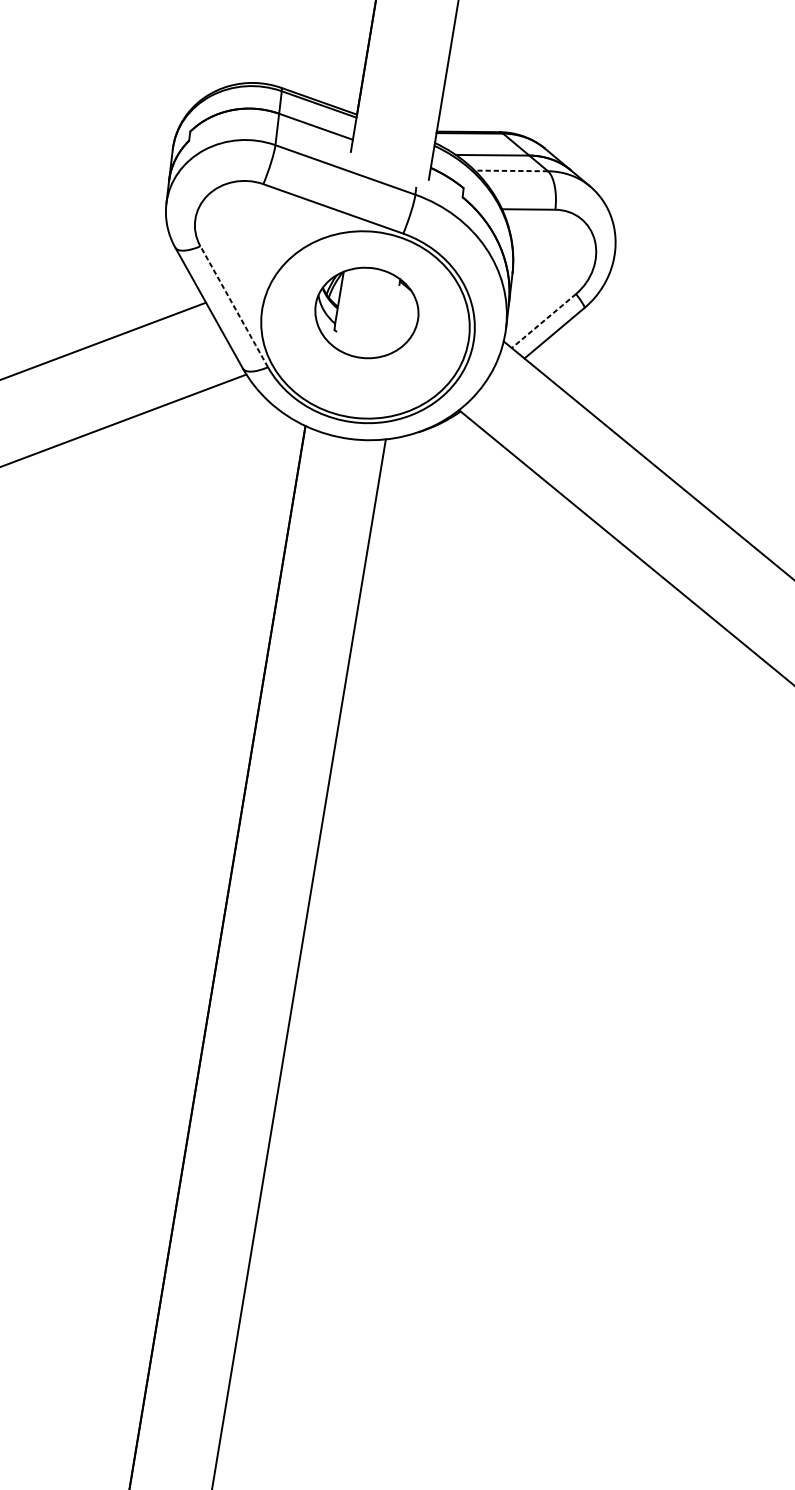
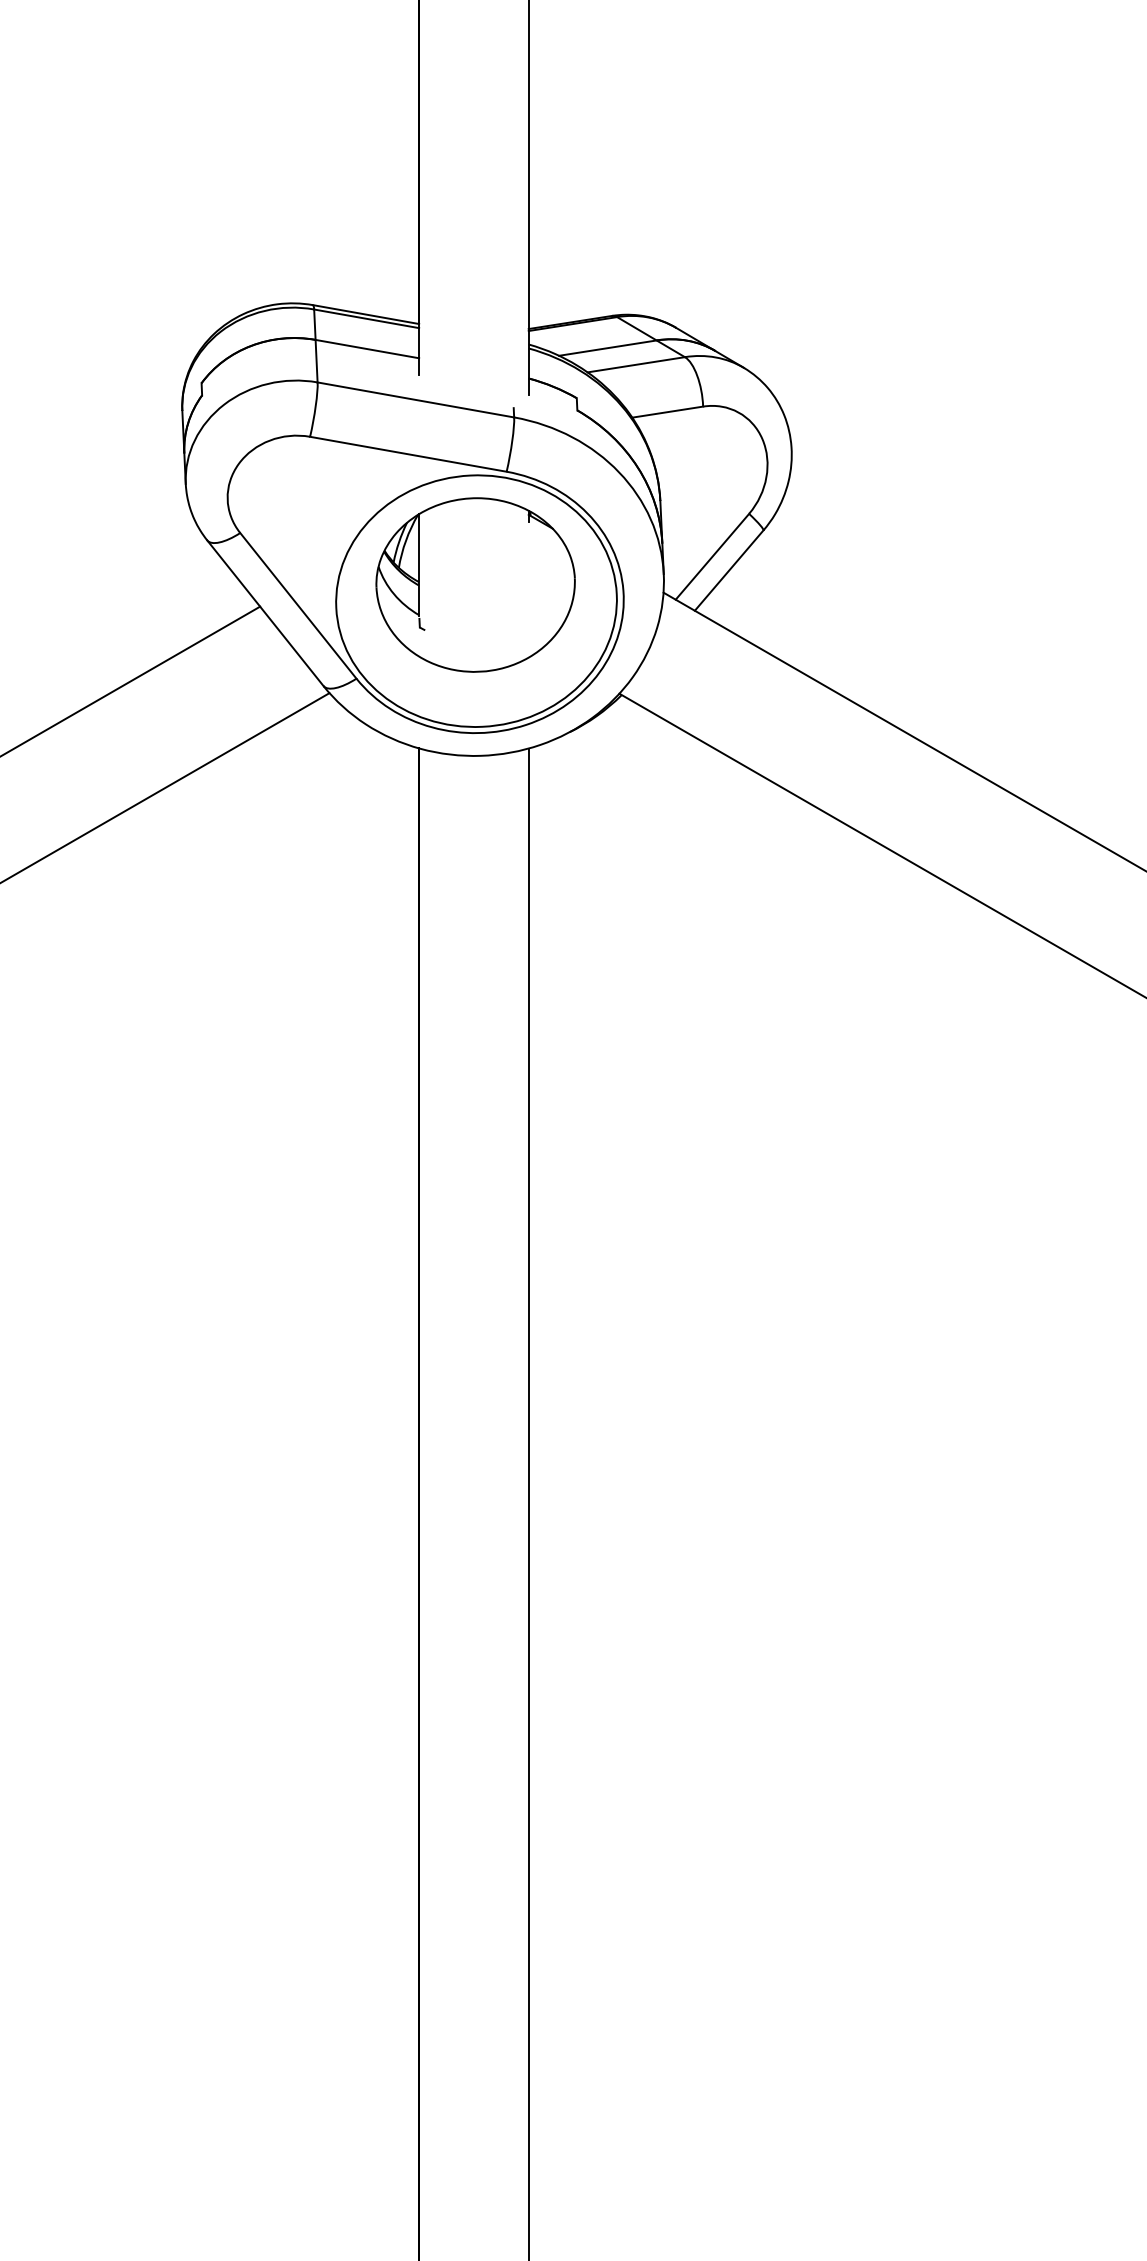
line: (510, 170) -> (635, 364), dashed -> solid
line: (234, 306) -> (298, 605), dashed -> solid
part: (366, 312) -> (475, 584), size x1.43
line: (543, 321) -> (712, 557), dashed -> solid

